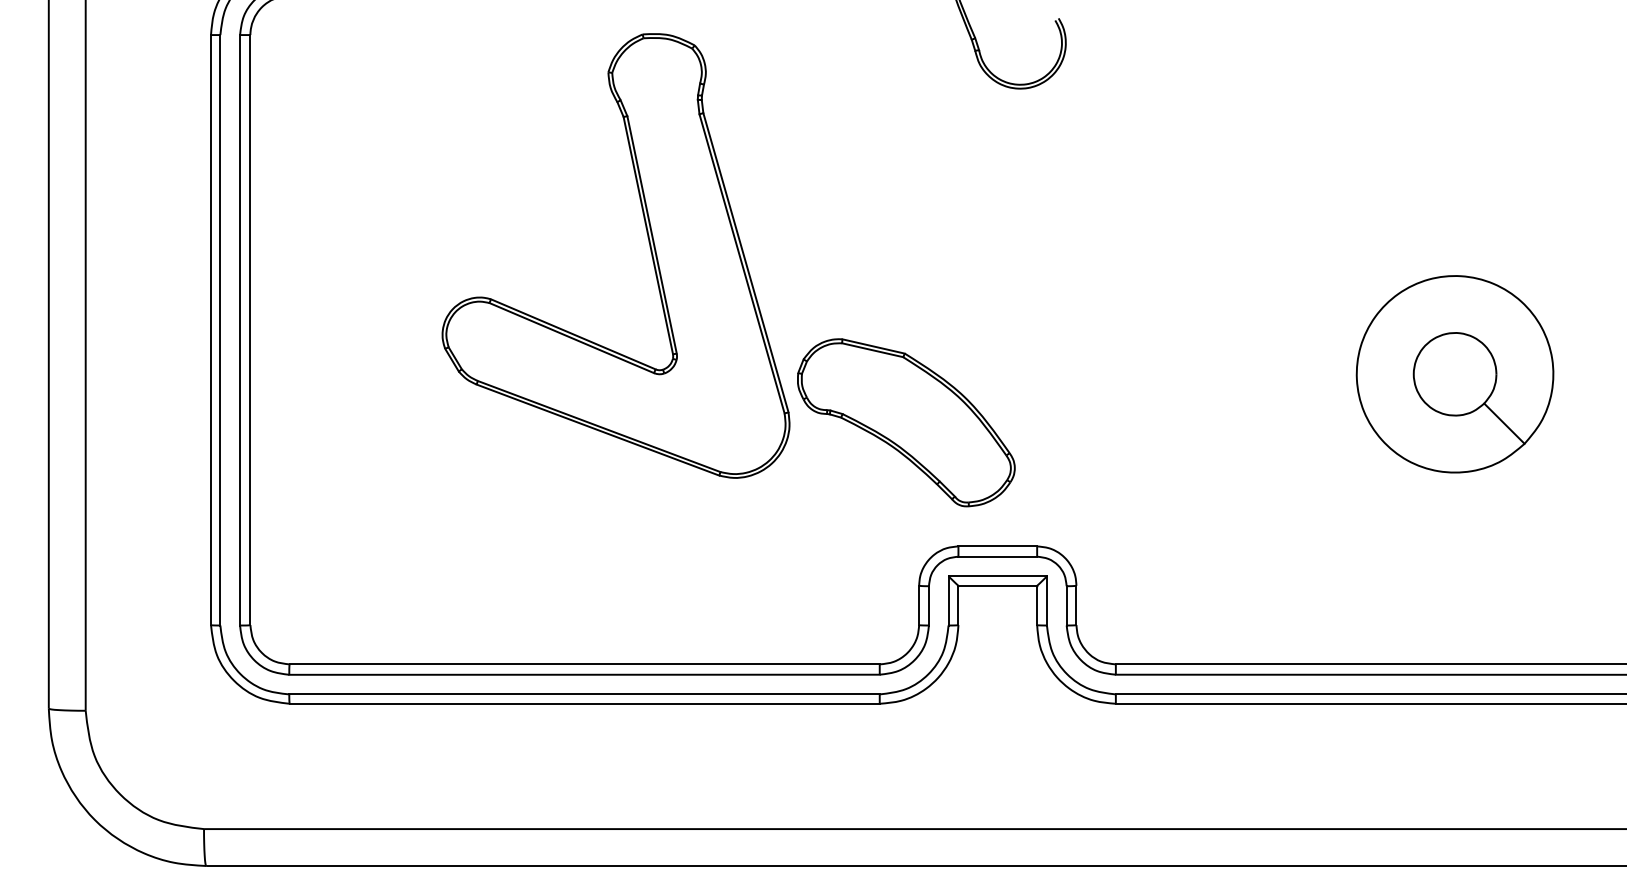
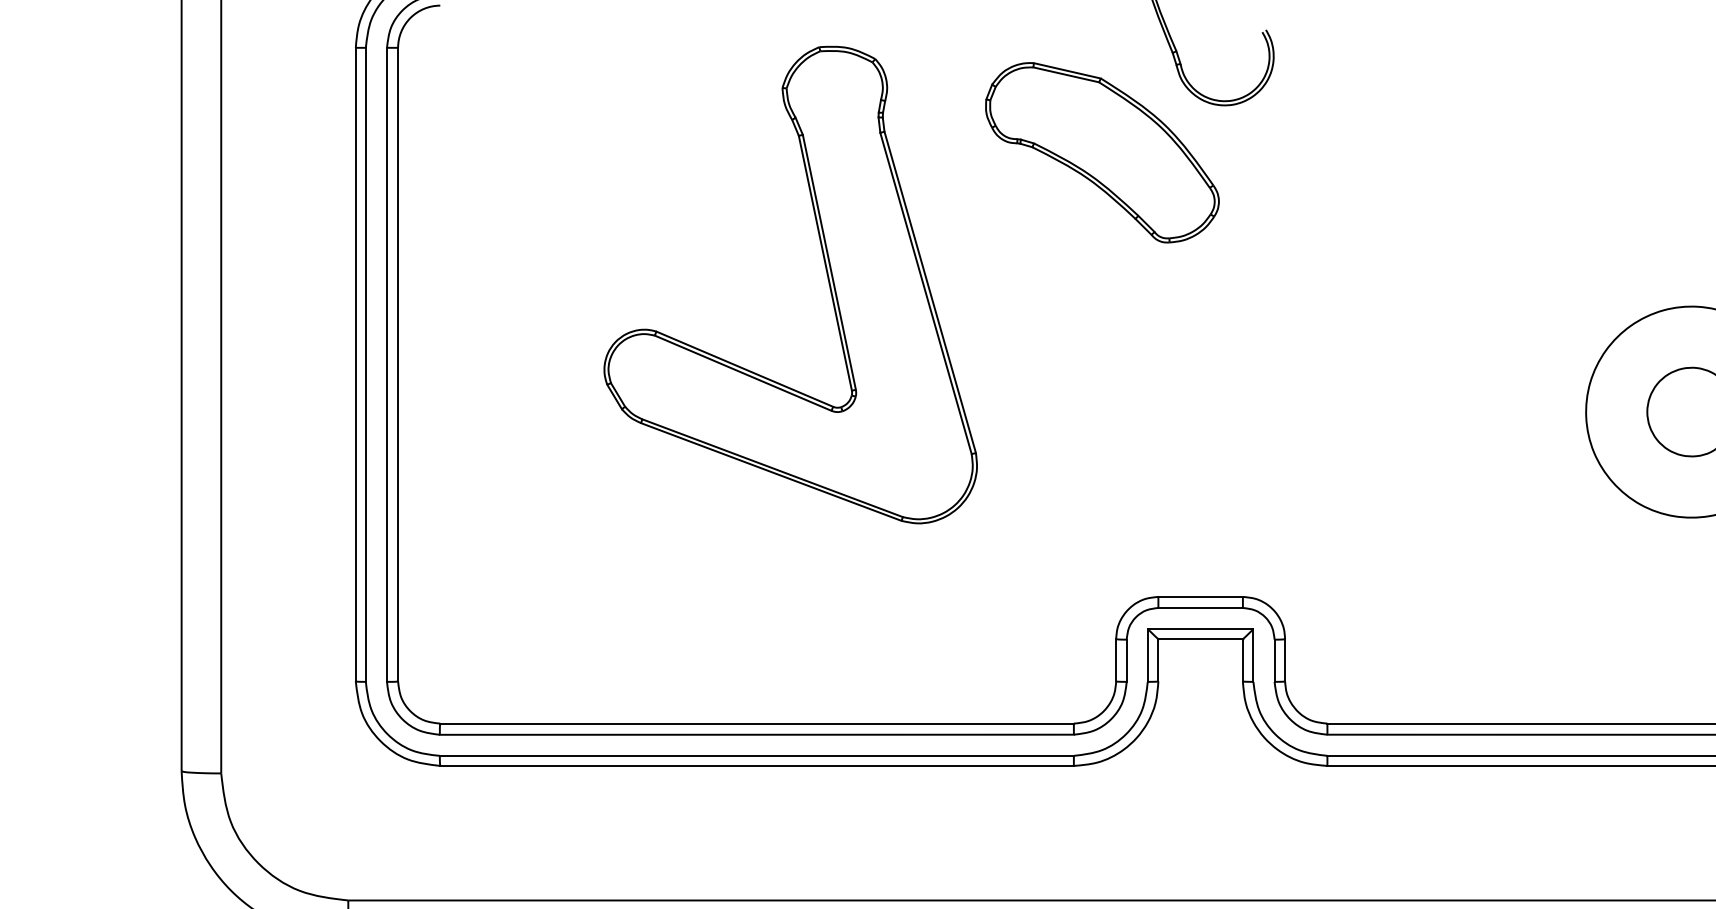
part: (906, 422) -> (1102, 152), moved

